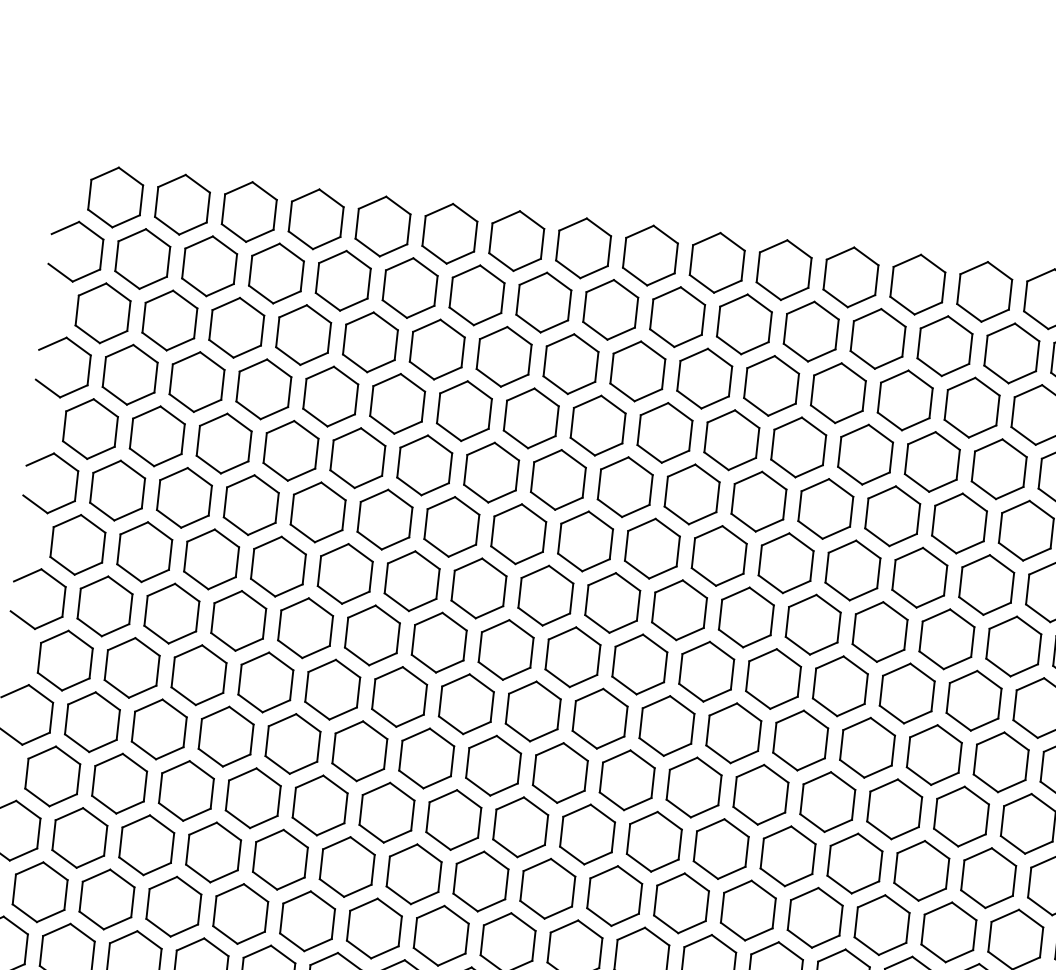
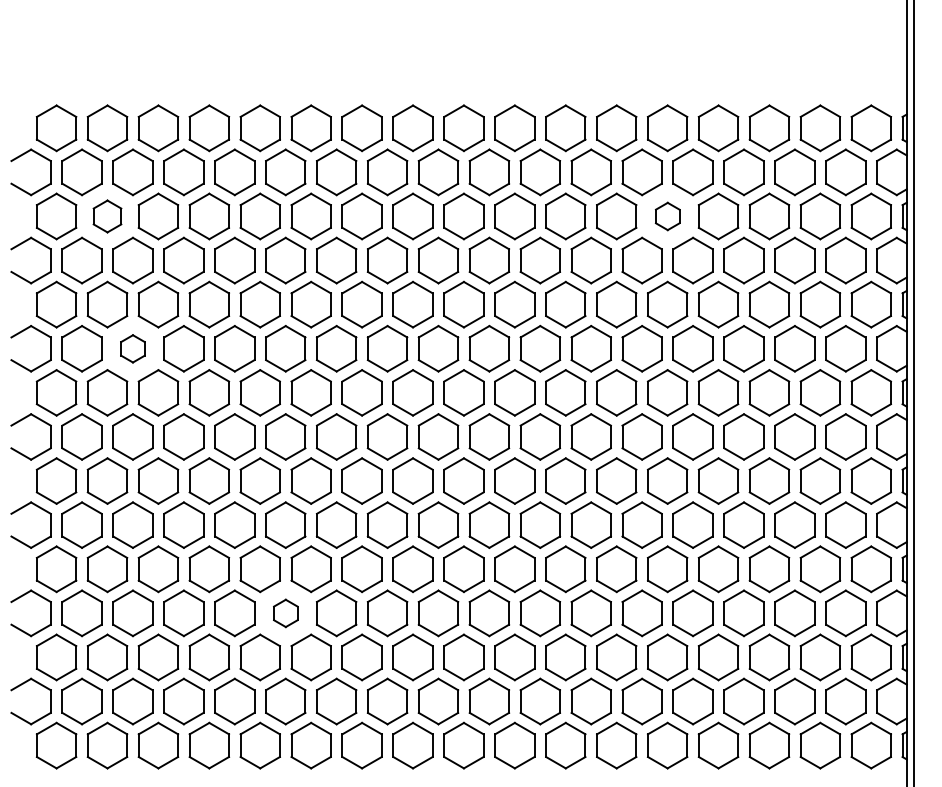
part: (169, 320) -> (107, 216), size x0.7
part: (905, 400) -> (667, 216), size x0.6
part: (183, 497) -> (132, 348), size x0.6
part: (346, 867) -> (285, 613), size x0.6

